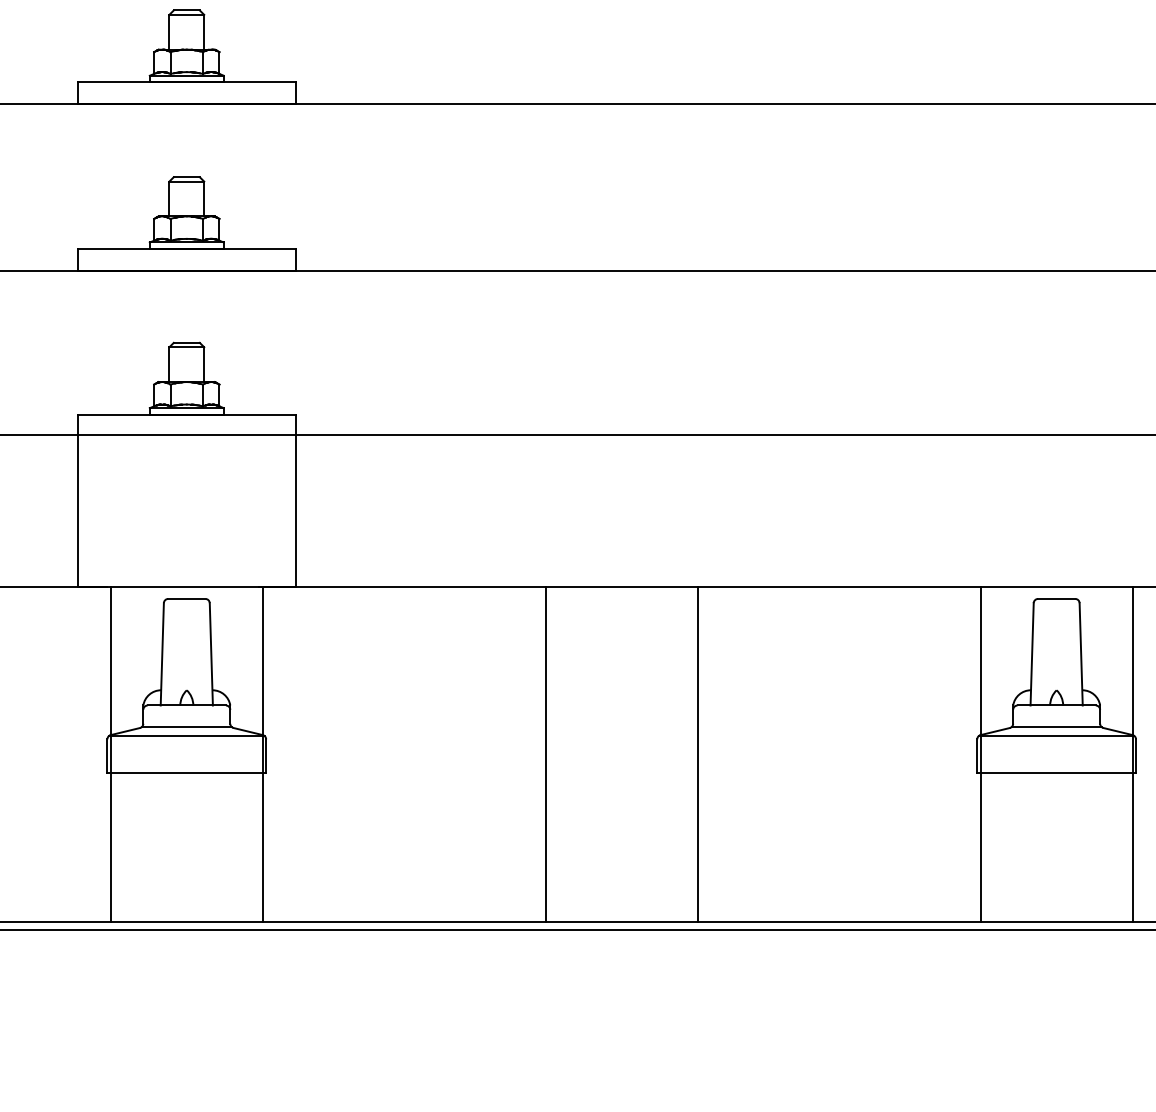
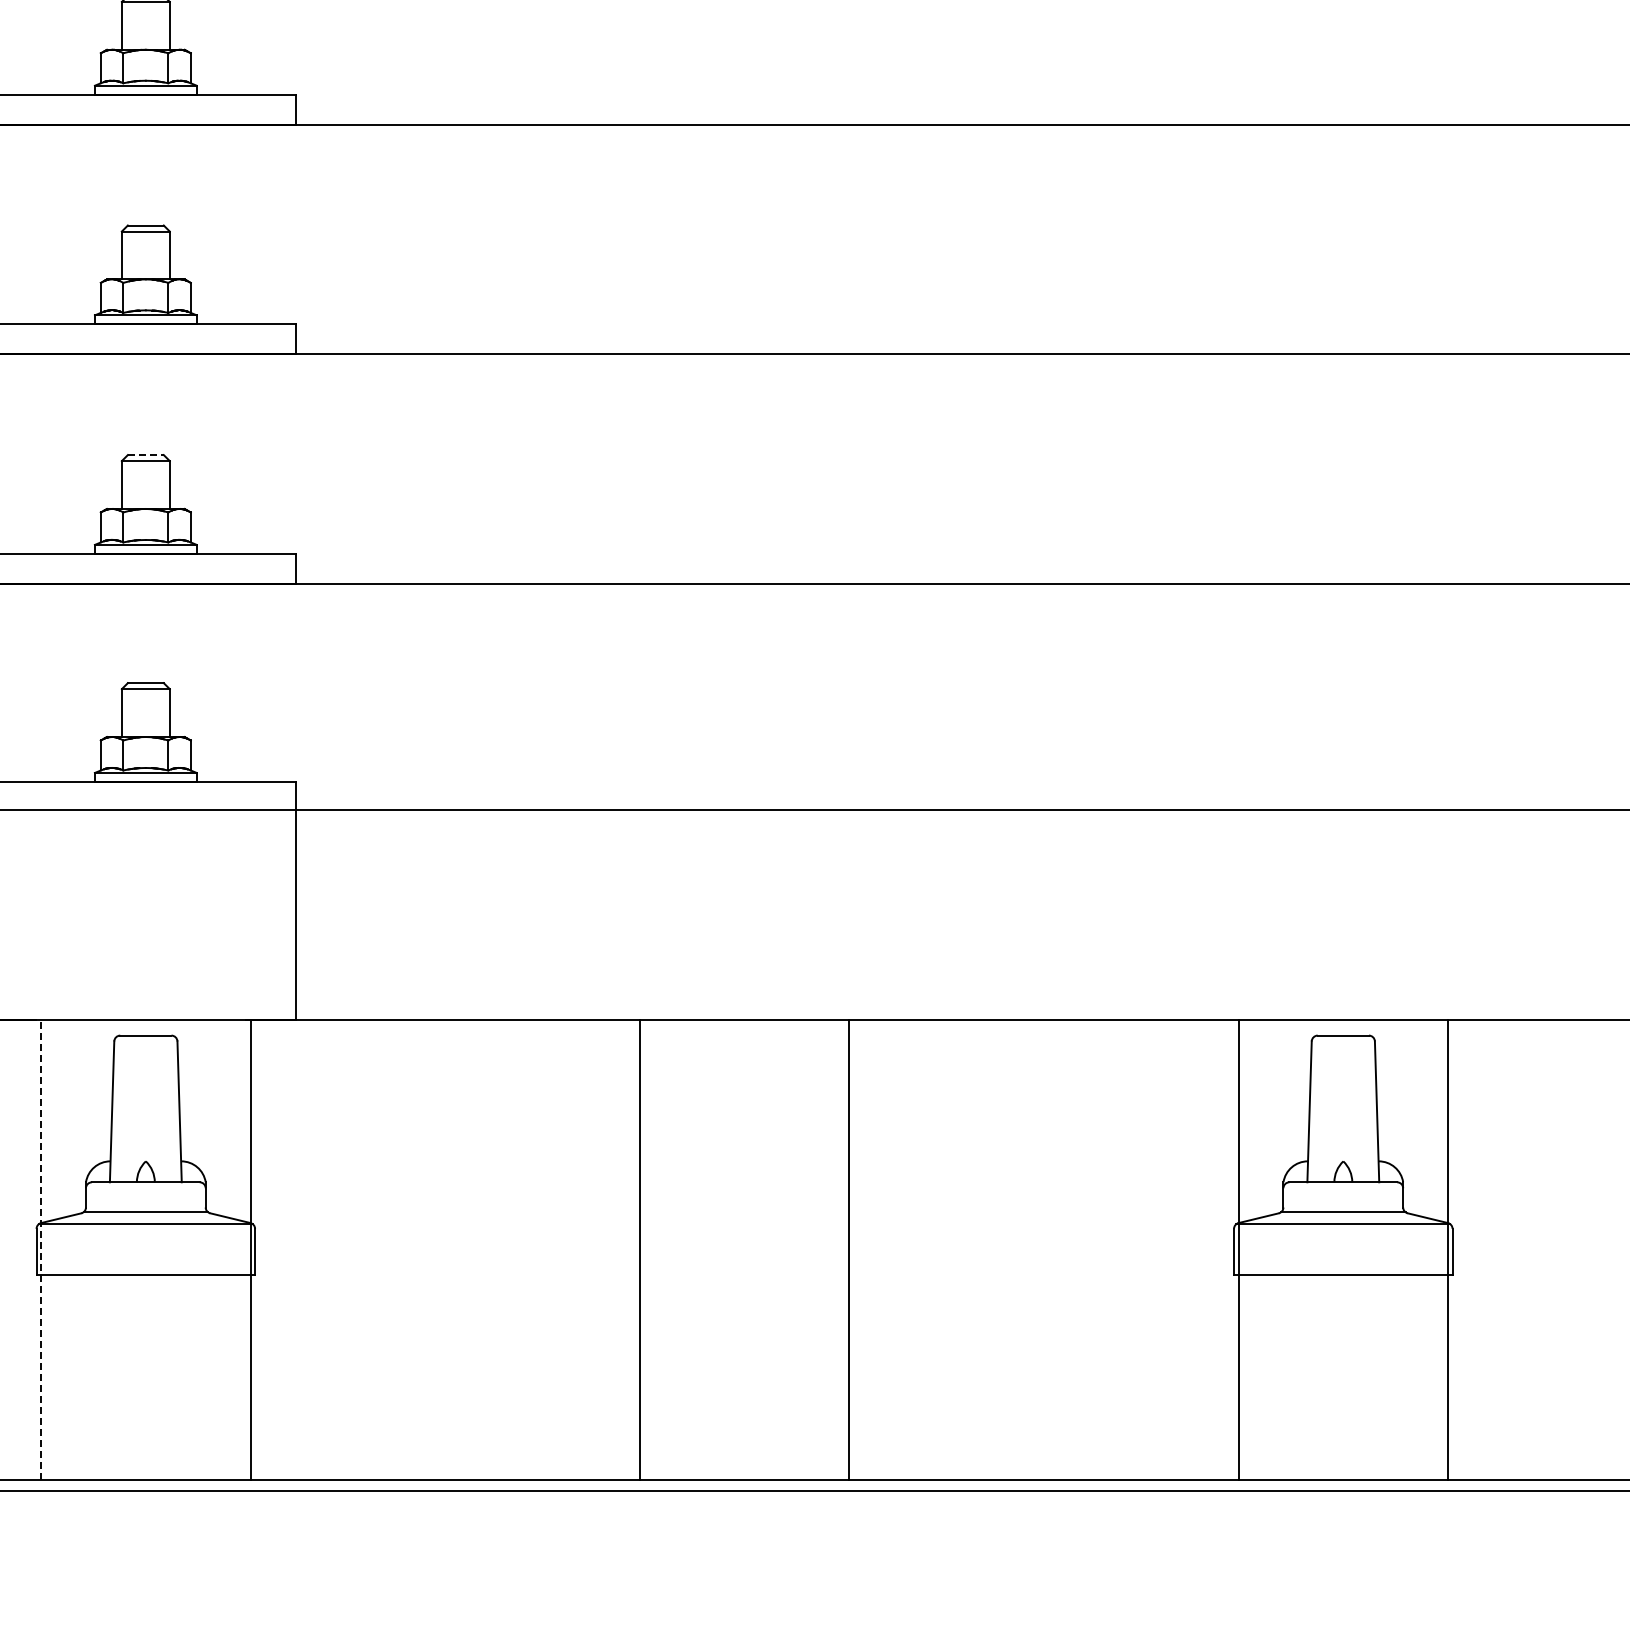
line: (186, 177) -> (145, 455), solid -> dashed
line: (111, 754) -> (41, 1249), solid -> dashed

